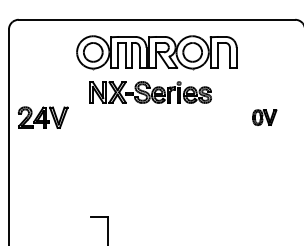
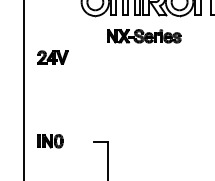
part: (150, 92) -> (143, 36), size x0.71
part: (43, 117) -> (53, 57), size x0.71
part: (40, 216) -> (50, 141), added

